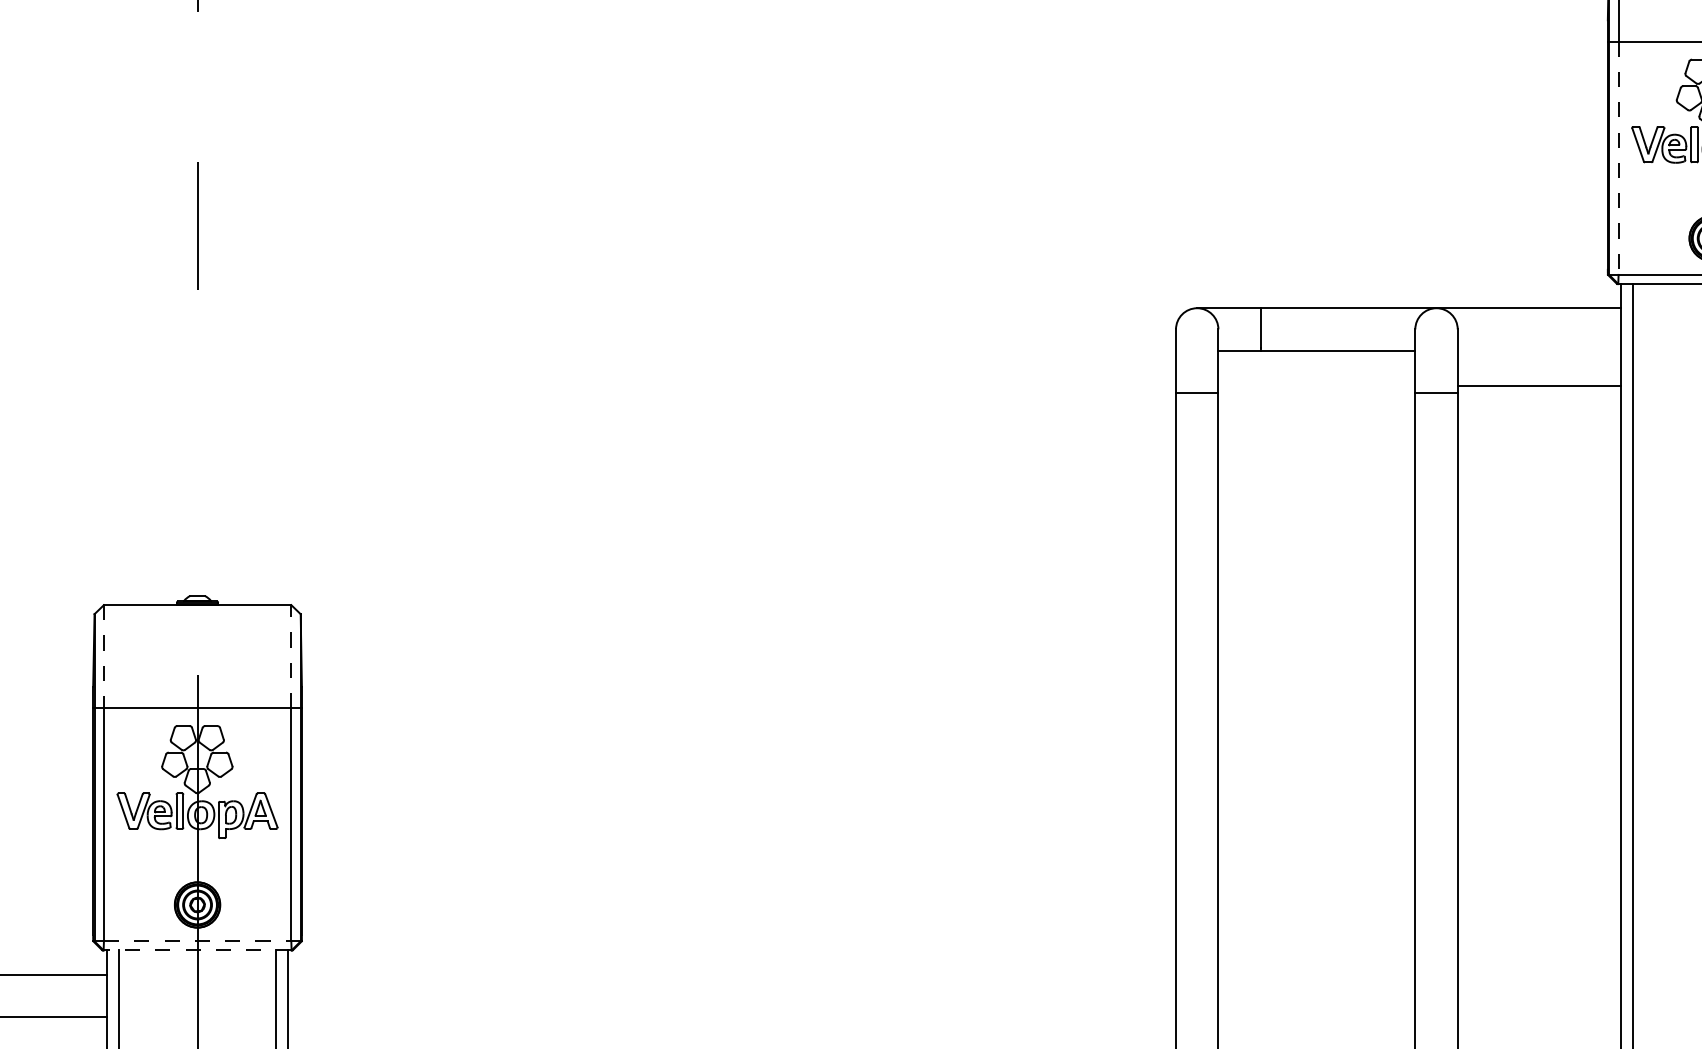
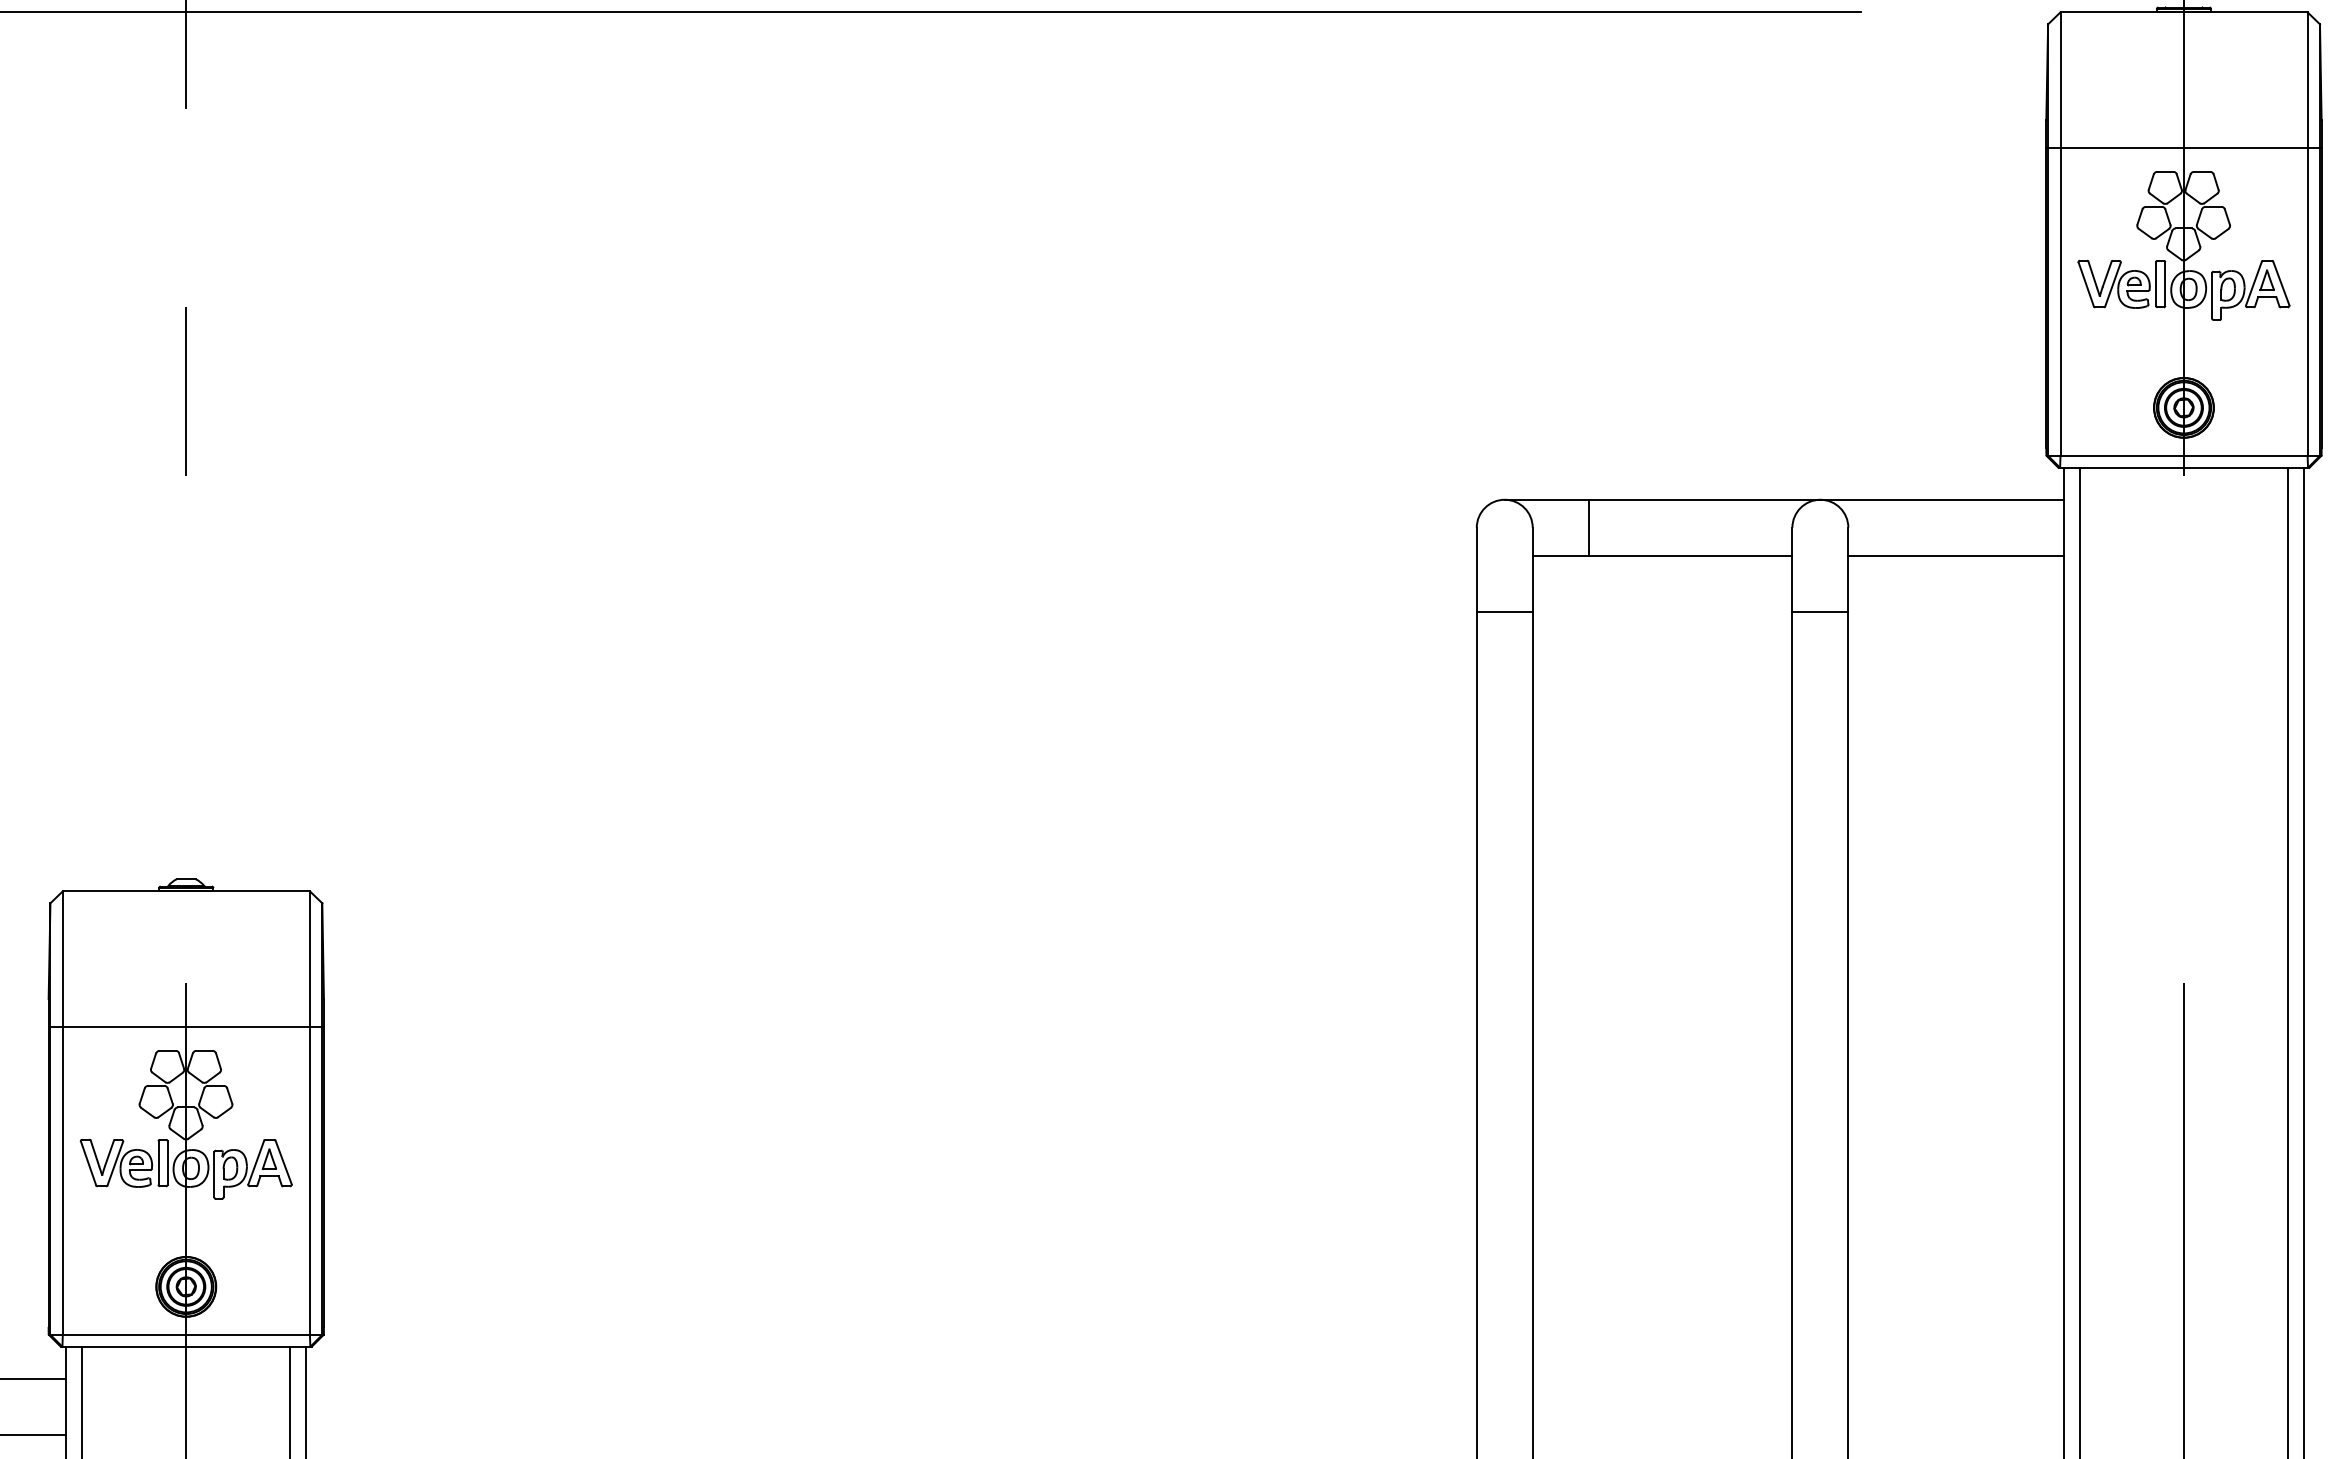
line: (1618, 158) -> (2060, 302), dashed -> solid
line: (1539, 385) -> (1956, 555), moved
line: (103, 656) -> (62, 959), dashed -> solid
line: (290, 656) -> (309, 959), dashed -> solid
line: (197, 941) -> (186, 1334), dashed -> solid
line: (197, 950) -> (186, 1346), dashed -> solid

